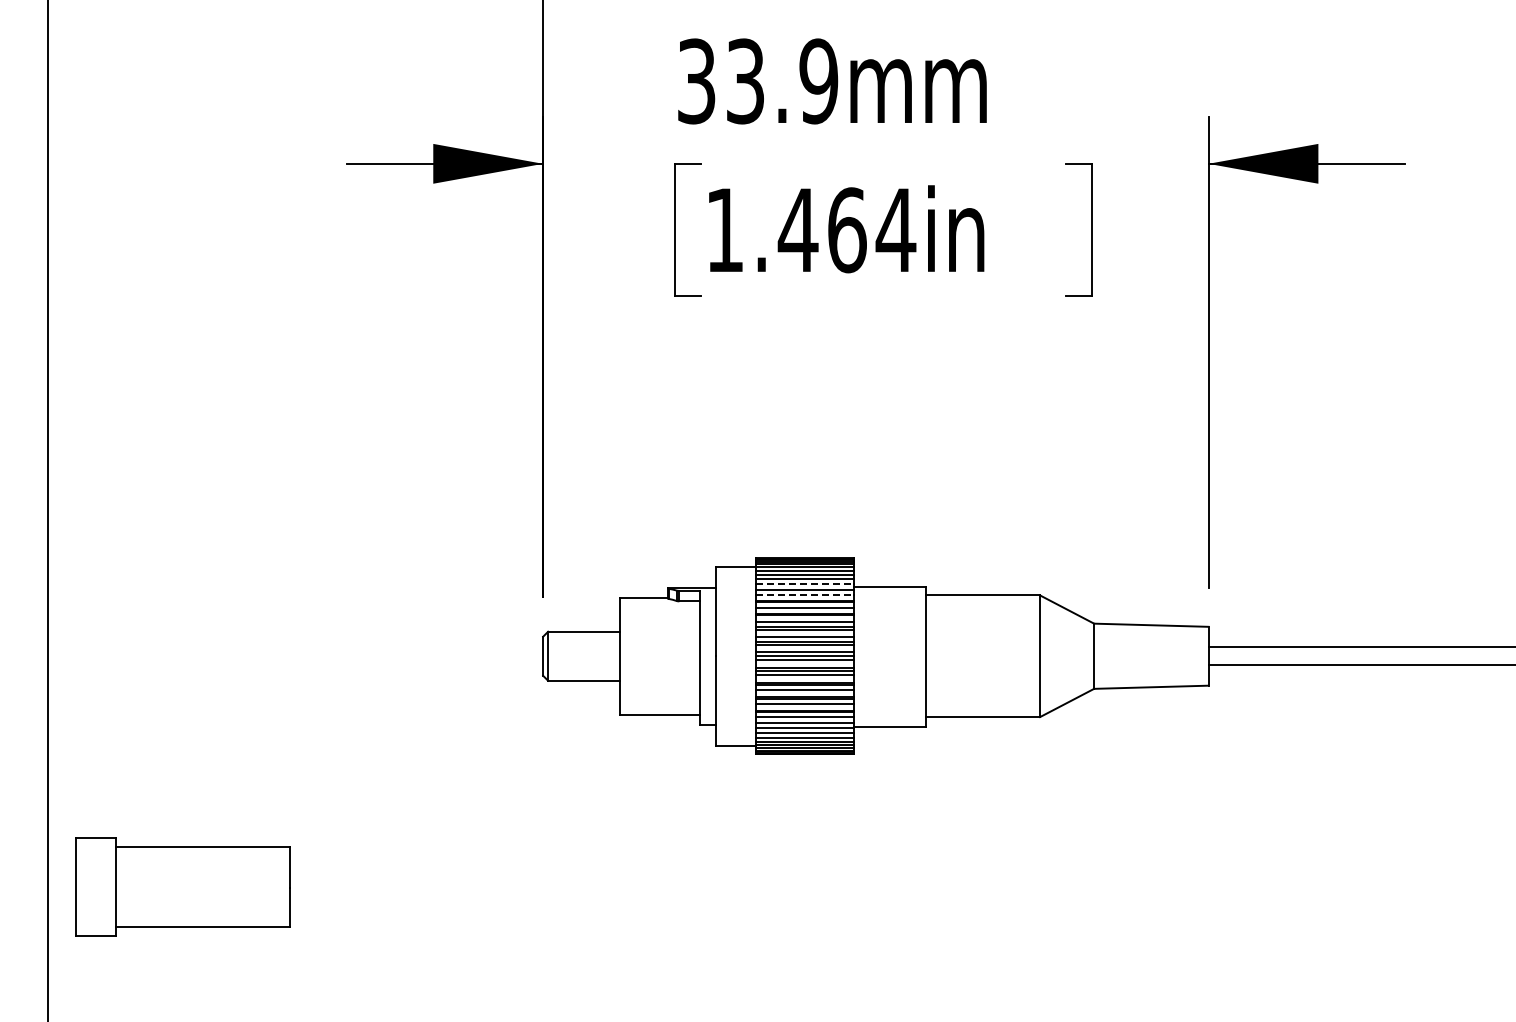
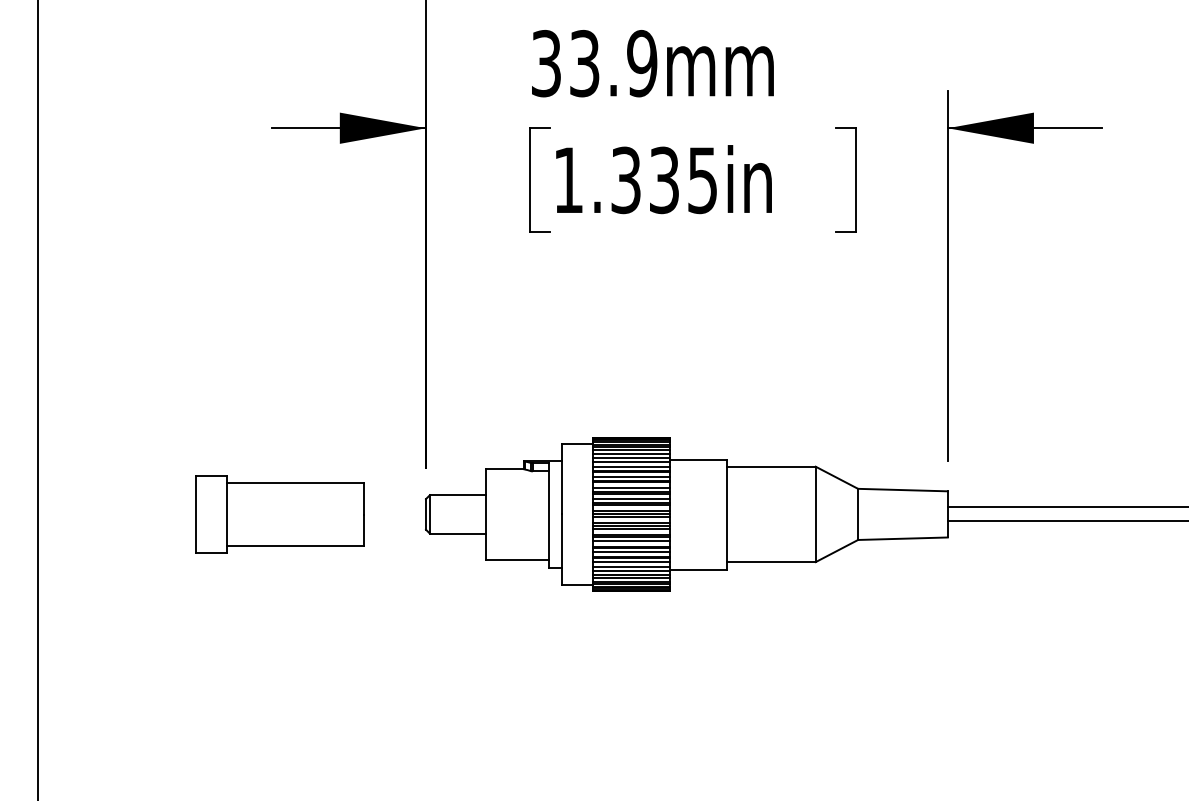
text: (846, 230) -> (663, 180), 1.464in -> 1.335in
line: (805, 584) -> (631, 458), dashed -> solid
line: (805, 595) -> (631, 466), dashed -> solid
part: (182, 886) -> (279, 513), moved

